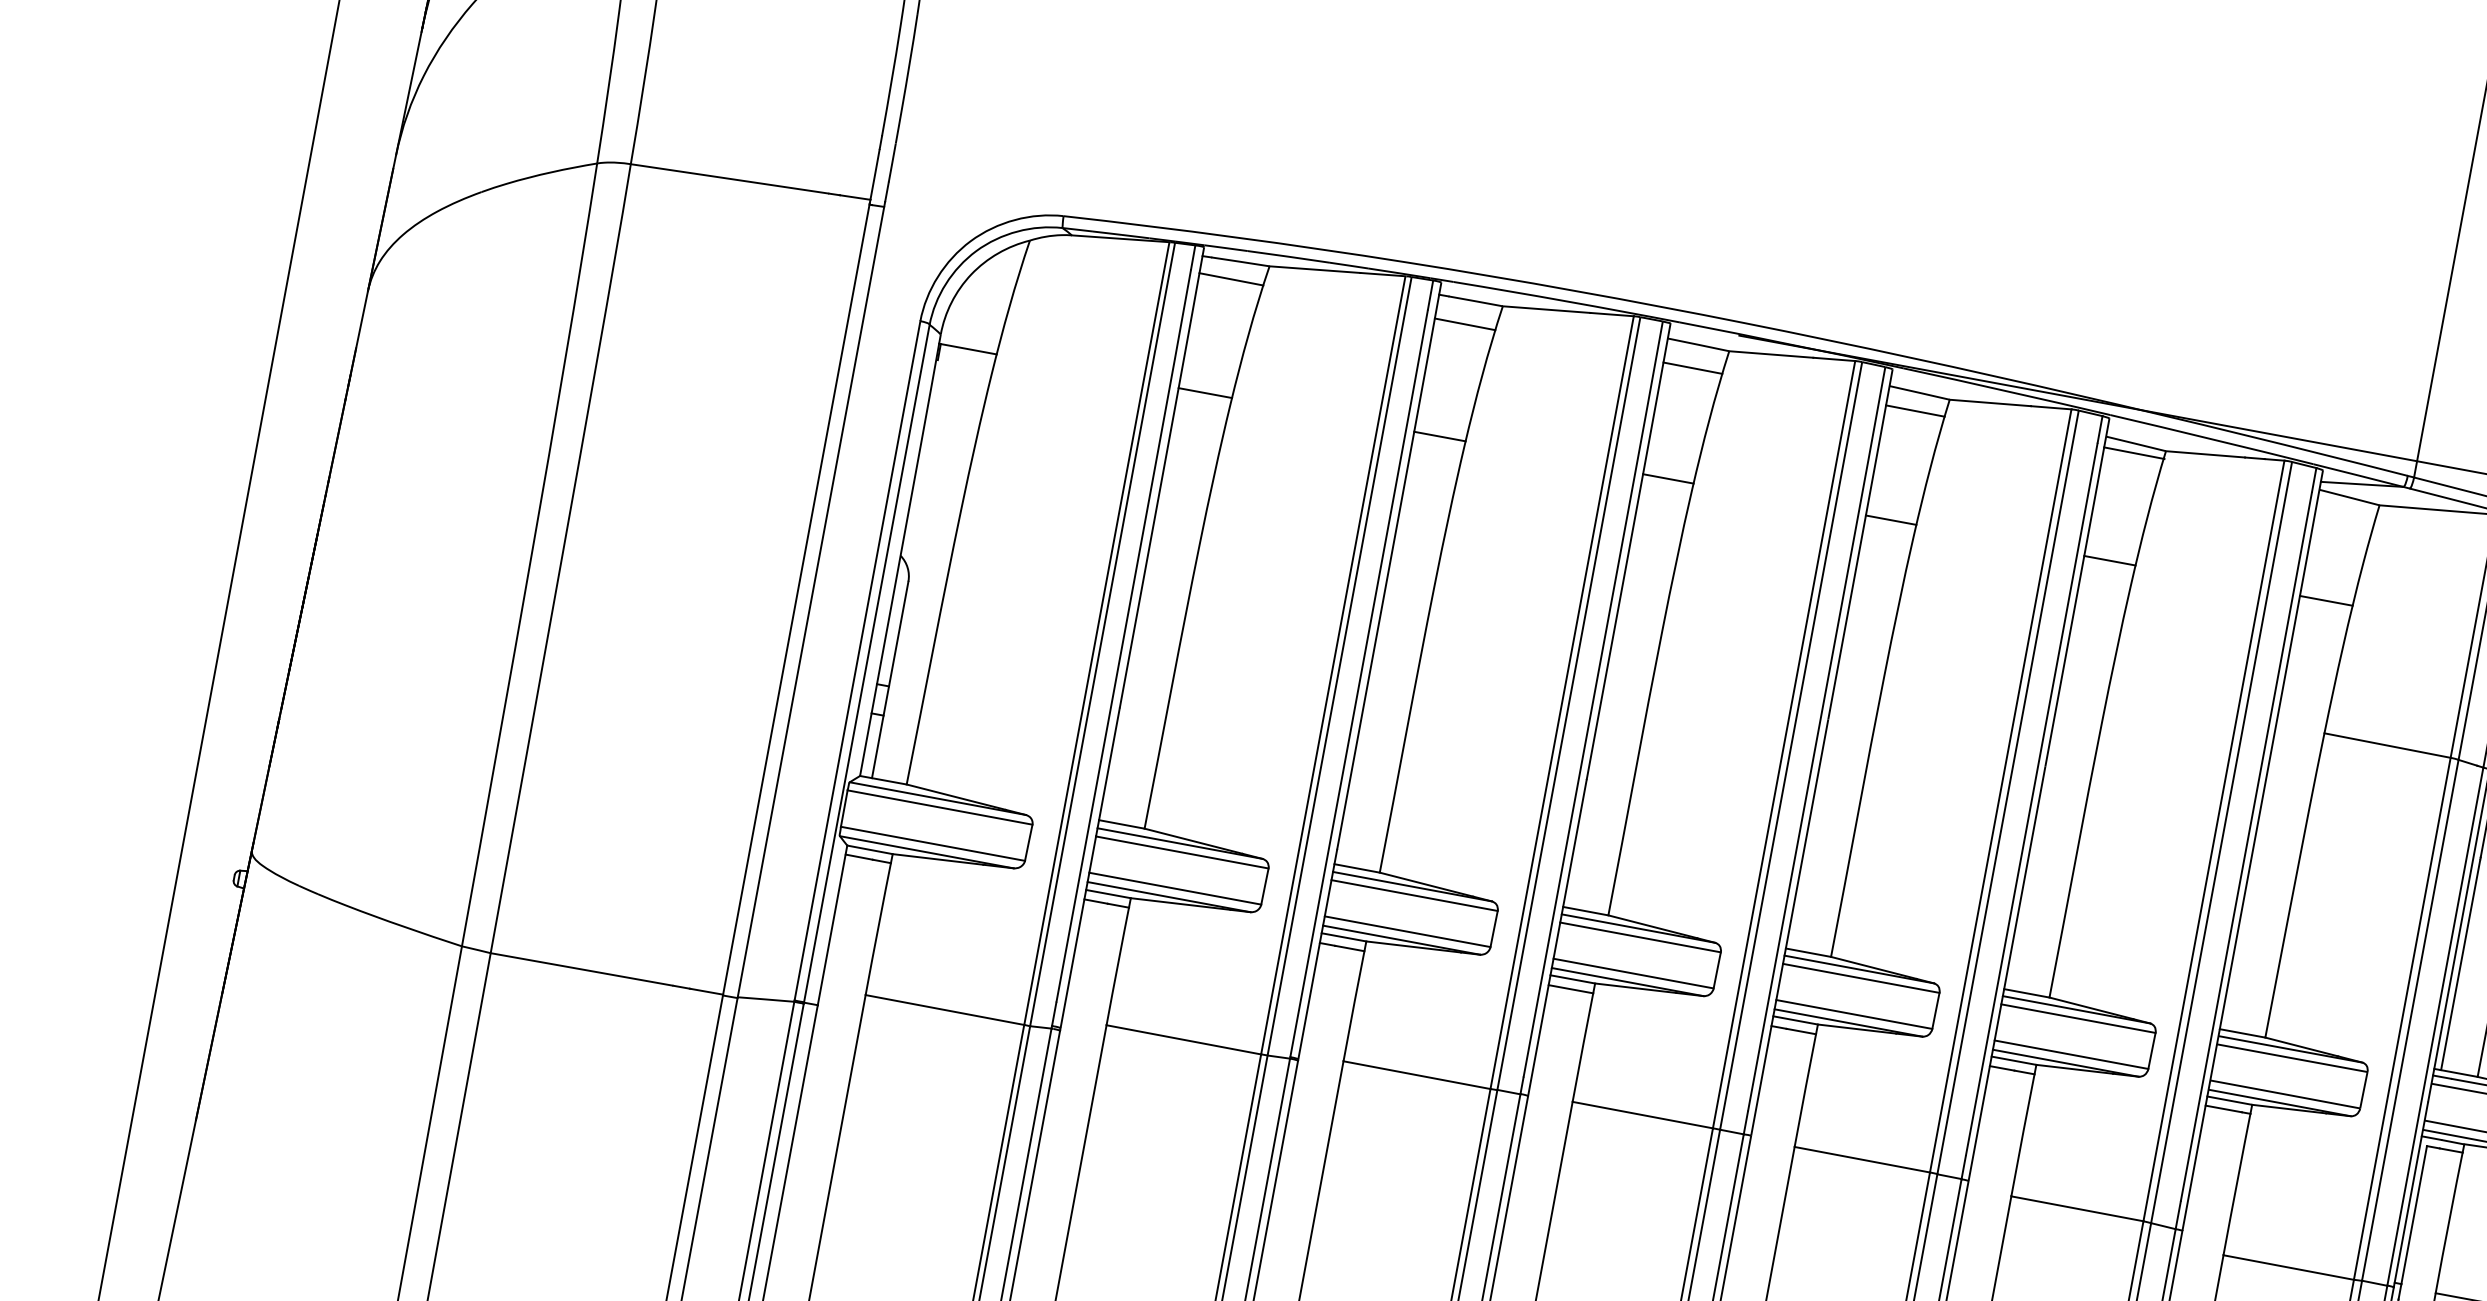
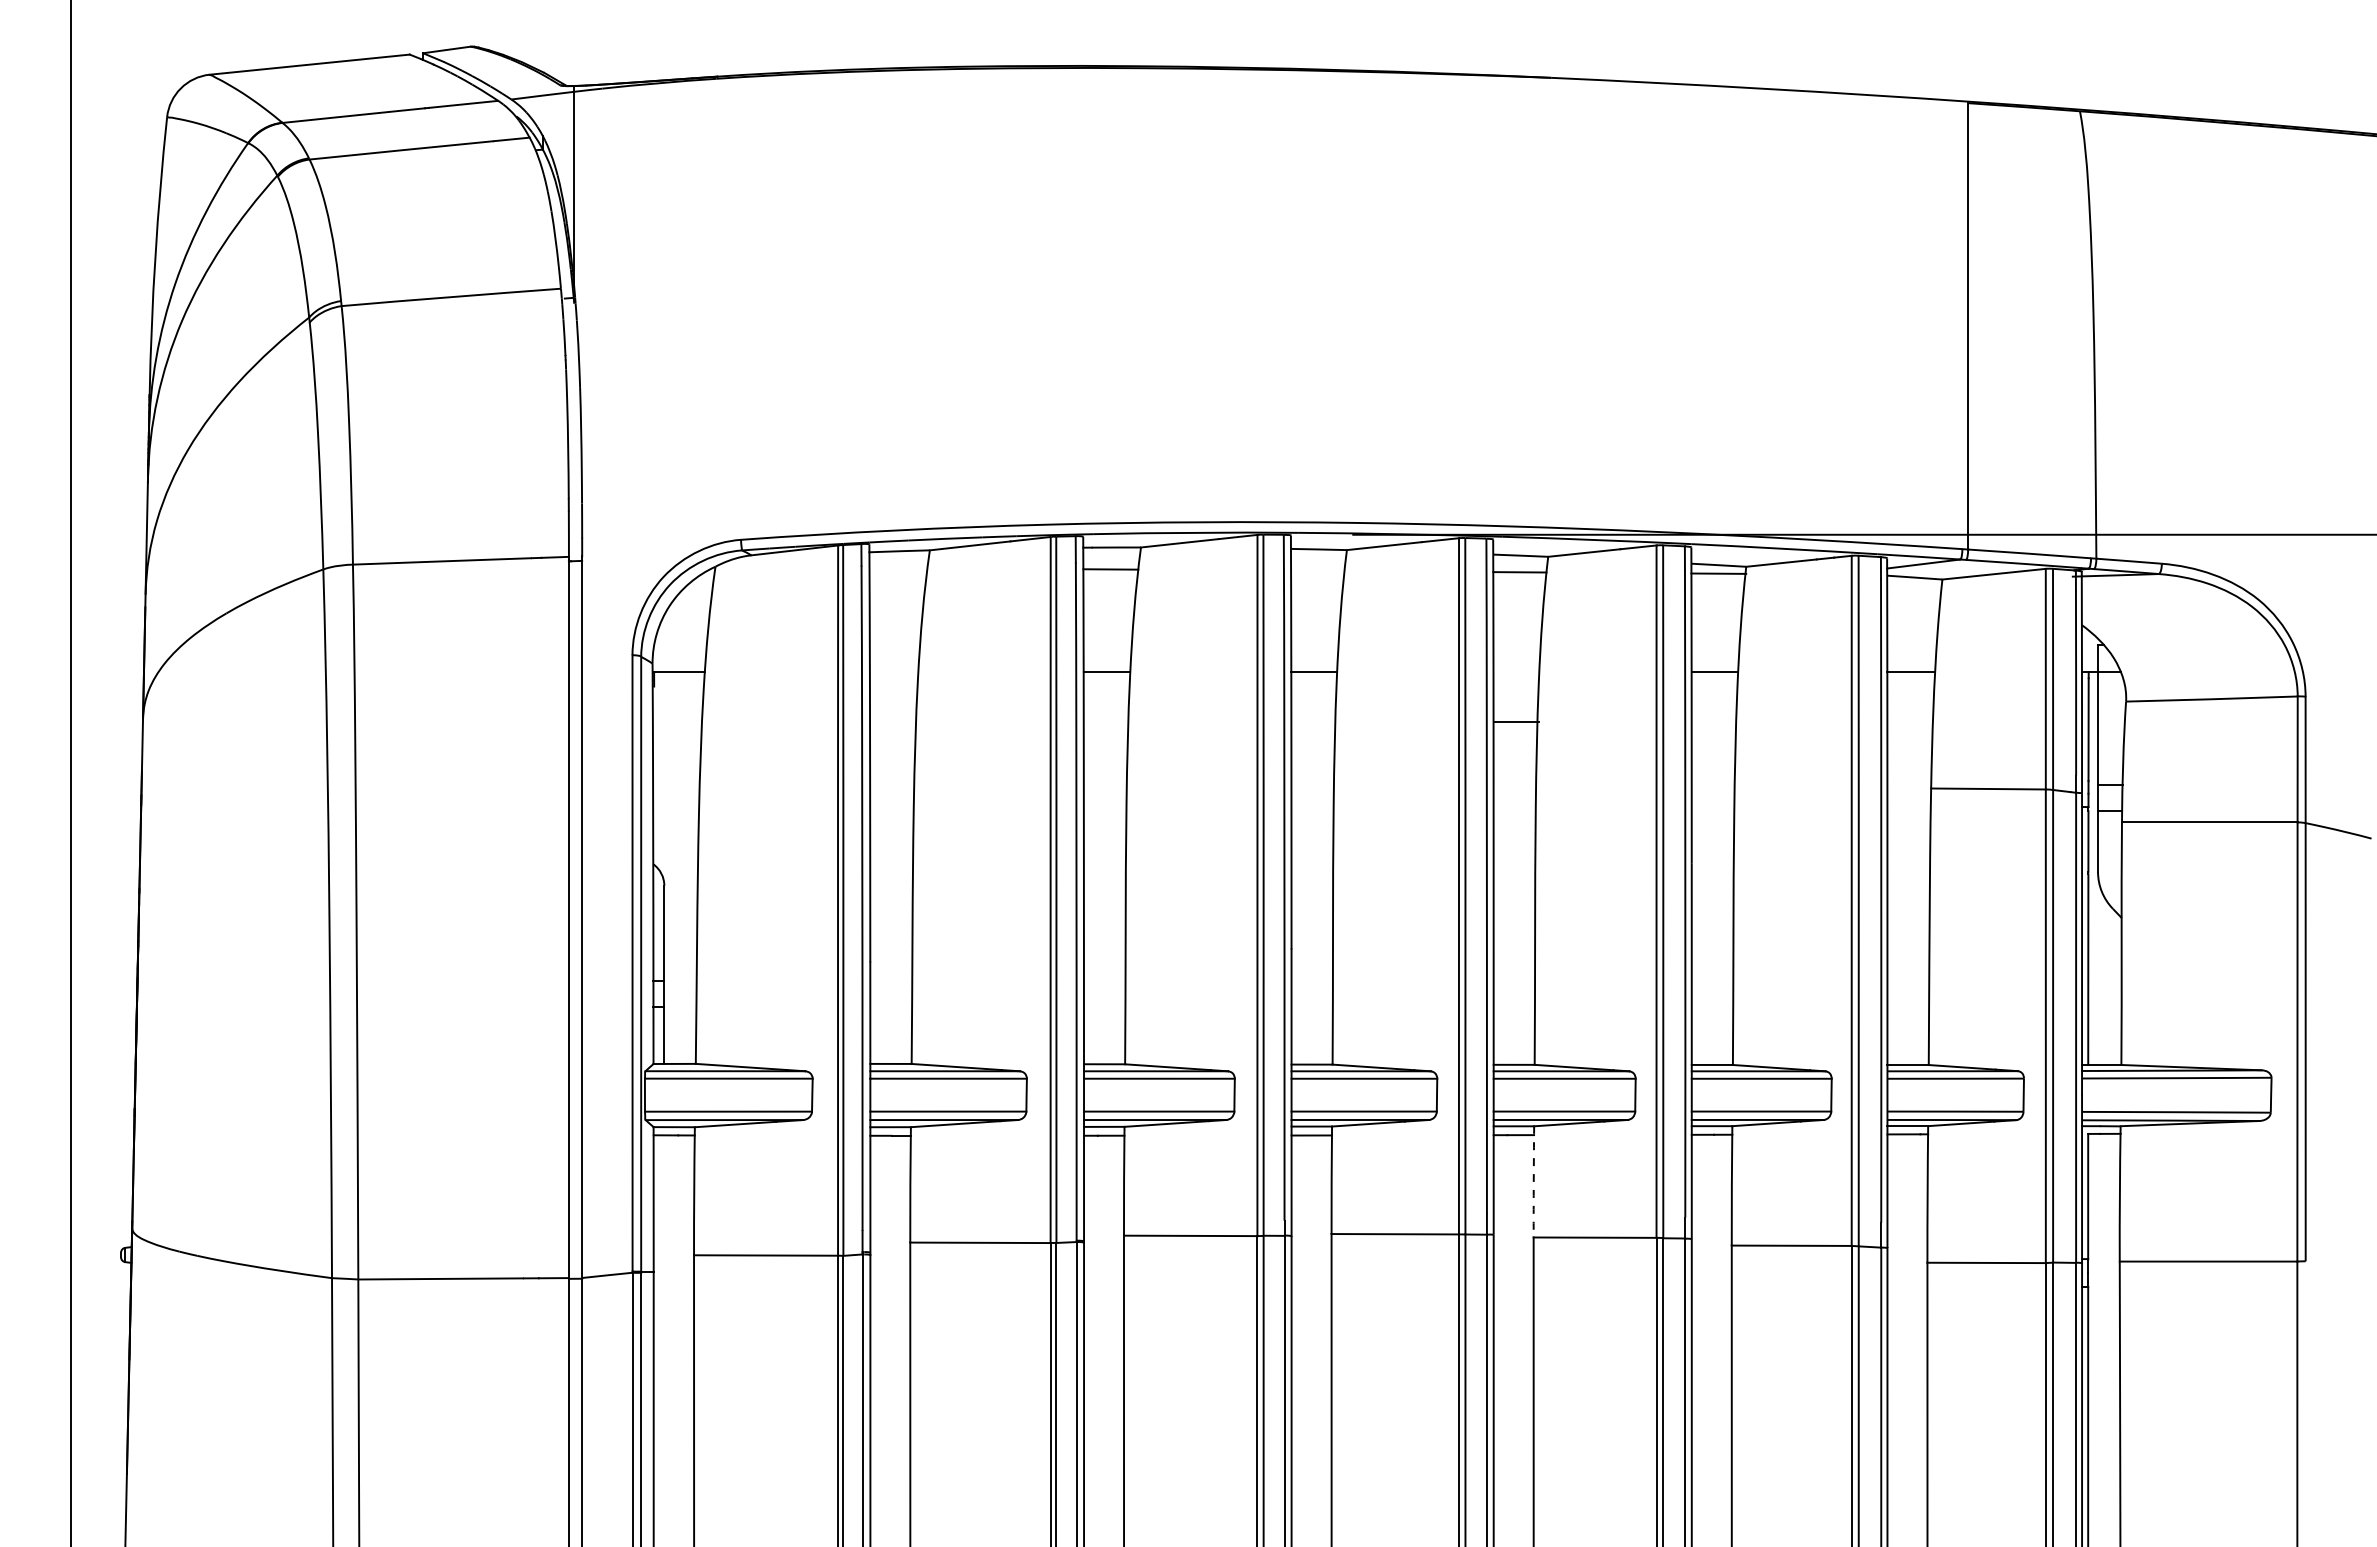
line: (1231, 278) -> (898, 567), removed
line: (1692, 367) -> (1317, 570), removed
line: (1204, 392) -> (893, 671), removed
line: (1891, 519) -> (1516, 721), moved
arc: (1805, 1085) -> (1533, 1181), solid -> dashed

